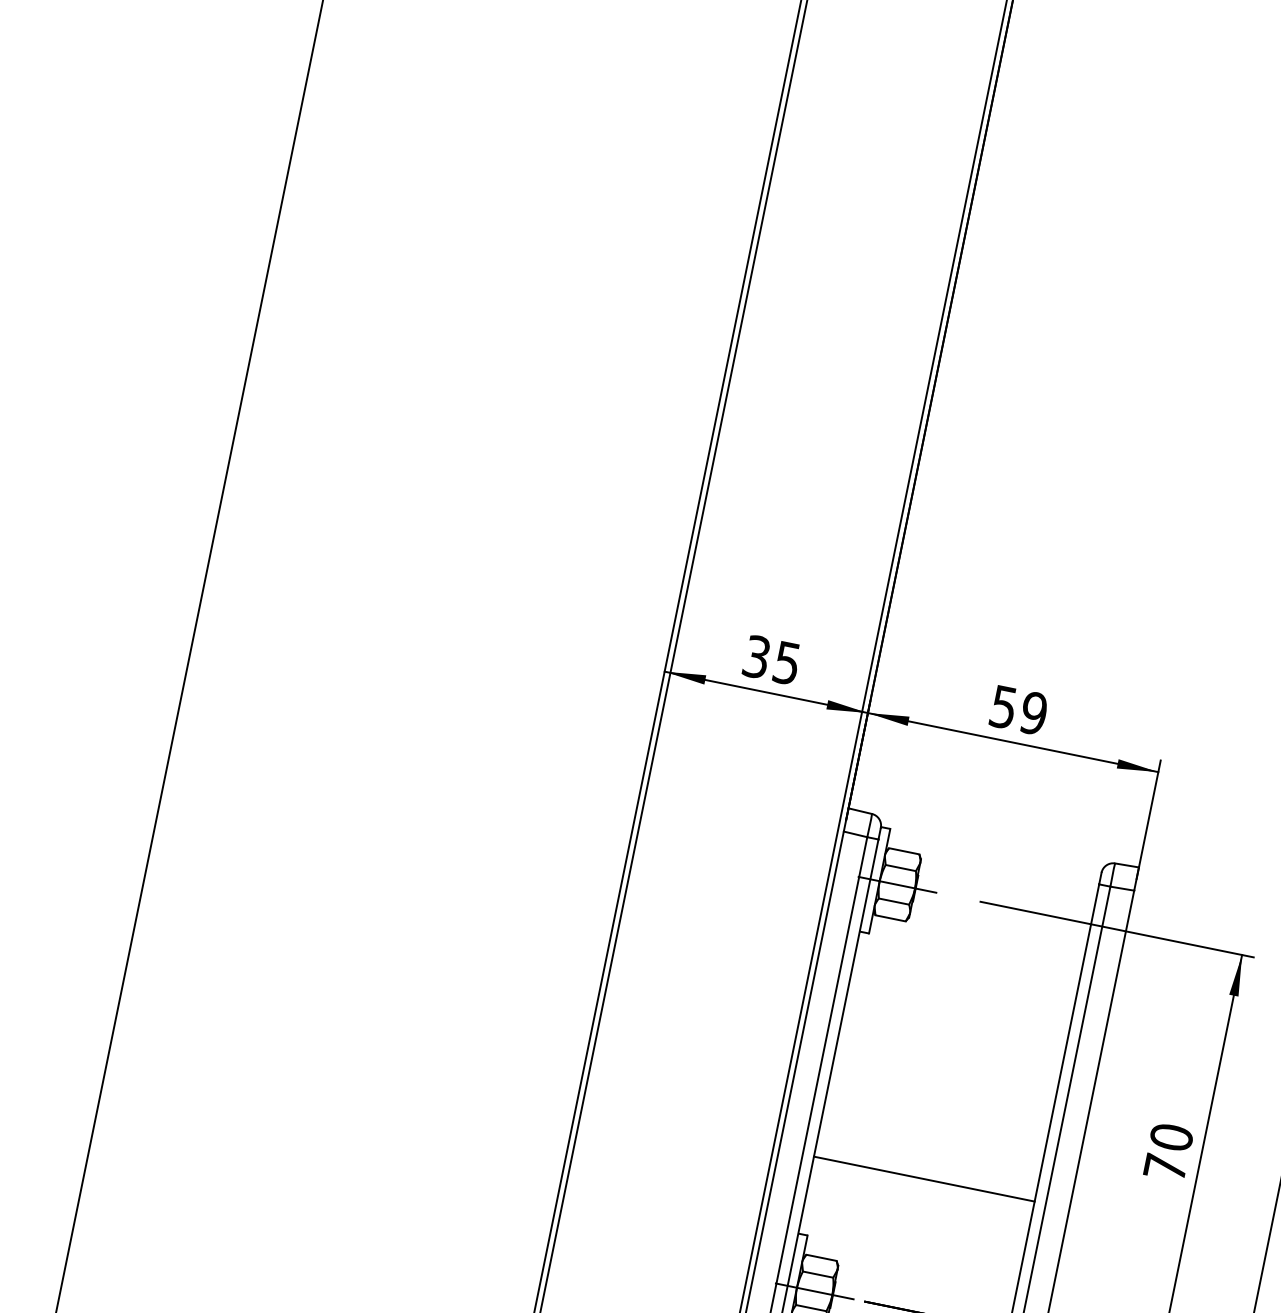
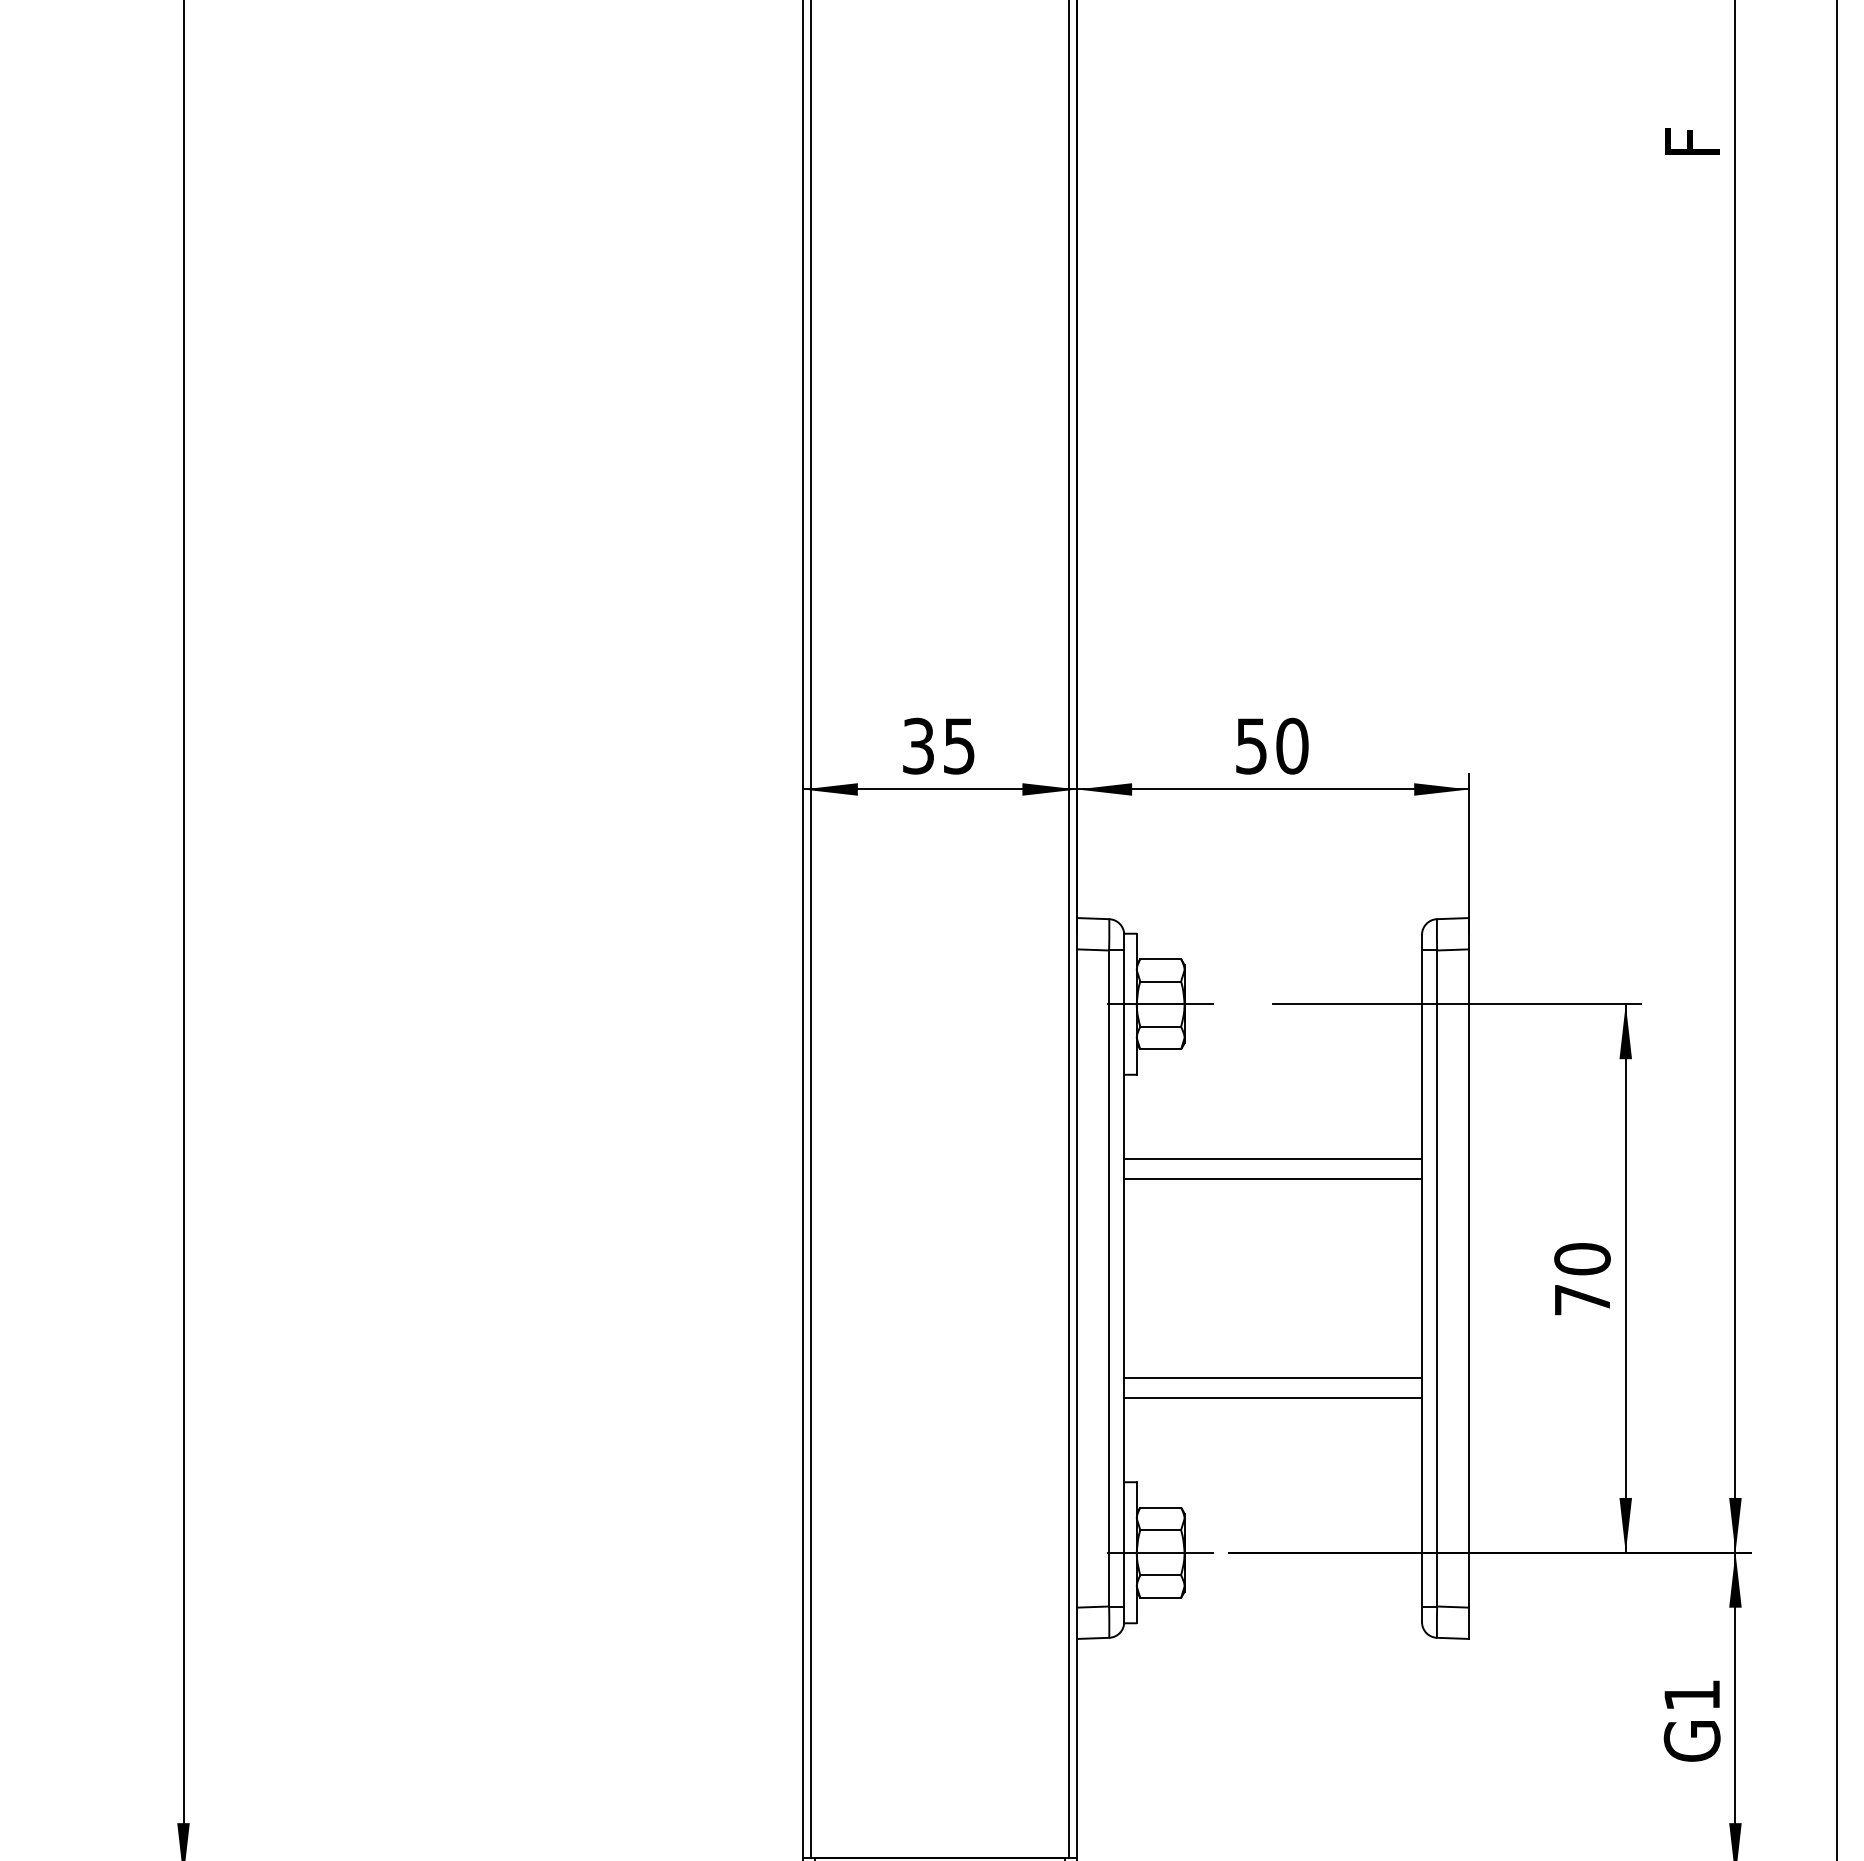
text: (1033, 713) -> (1292, 746), 59 -> 50
line: (957, 1016) -> (1273, 1159), added
line: (954, 1030) -> (1273, 1178), added
line: (921, 1194) -> (1273, 1398), added

